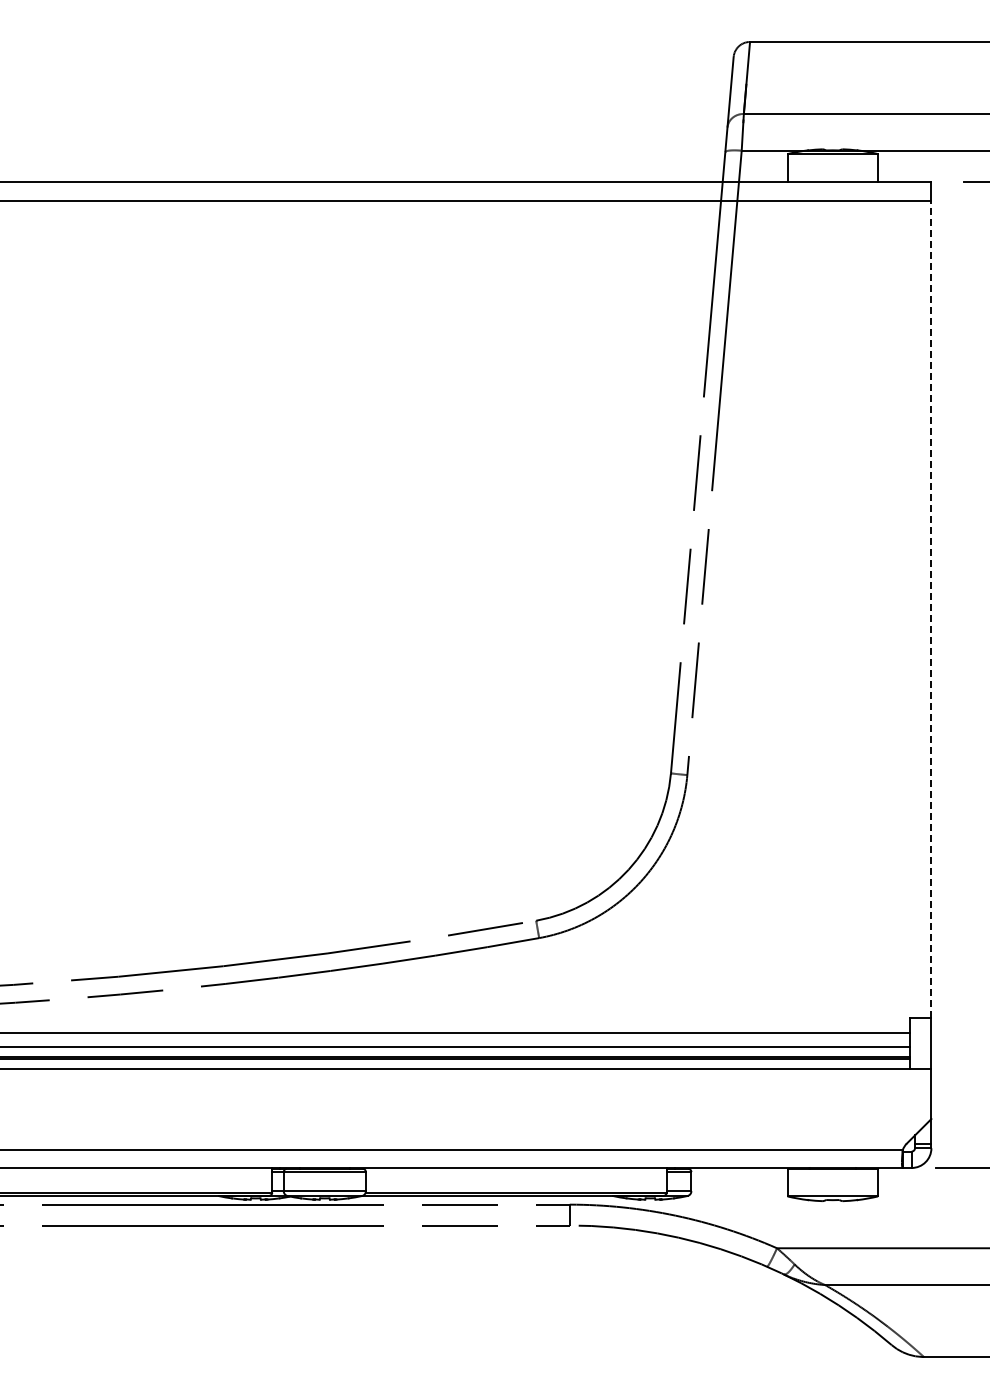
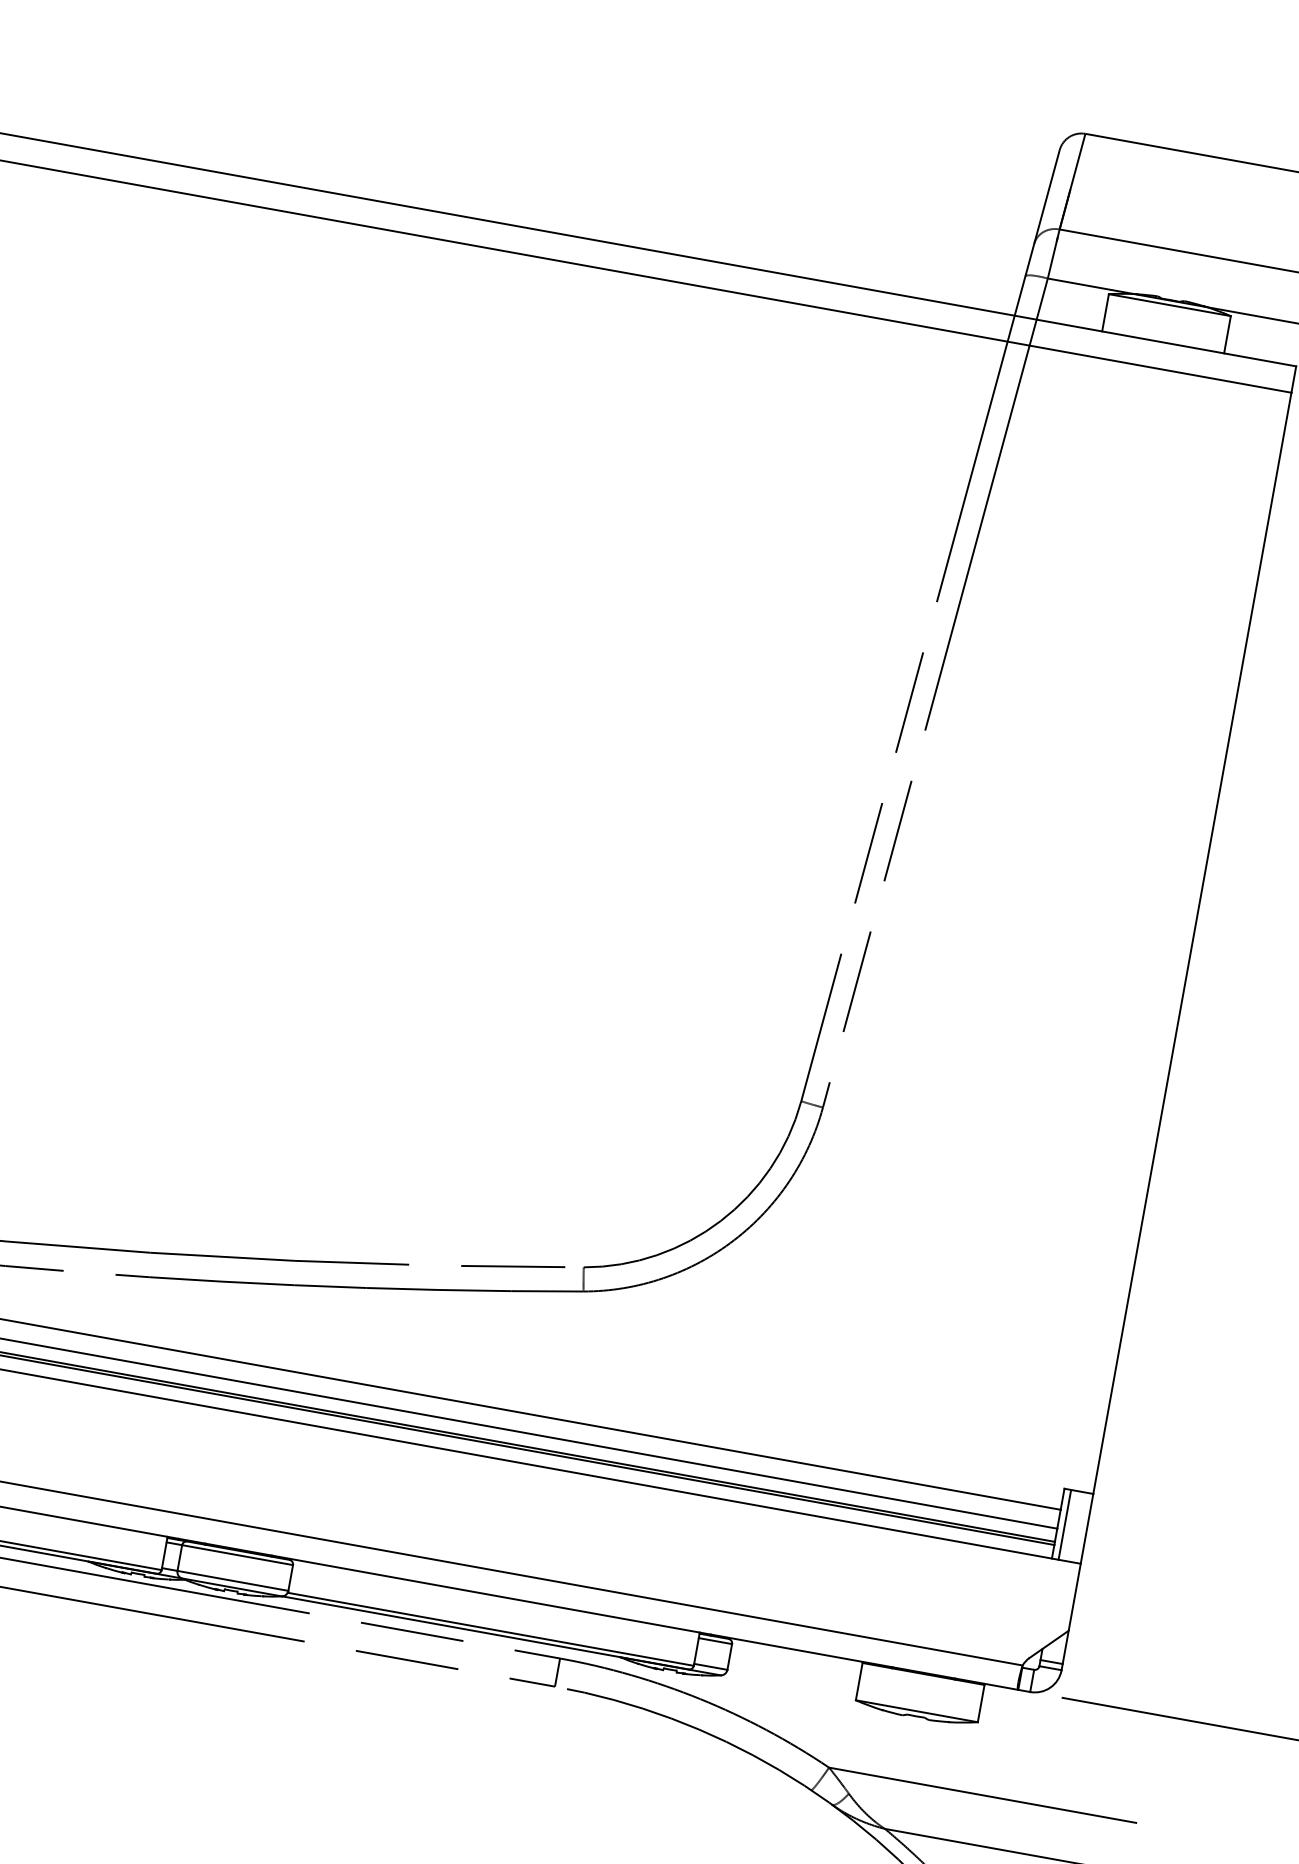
line: (931, 608) -> (1192, 942), dashed -> solid
line: (914, 1043) -> (1064, 1524), added

